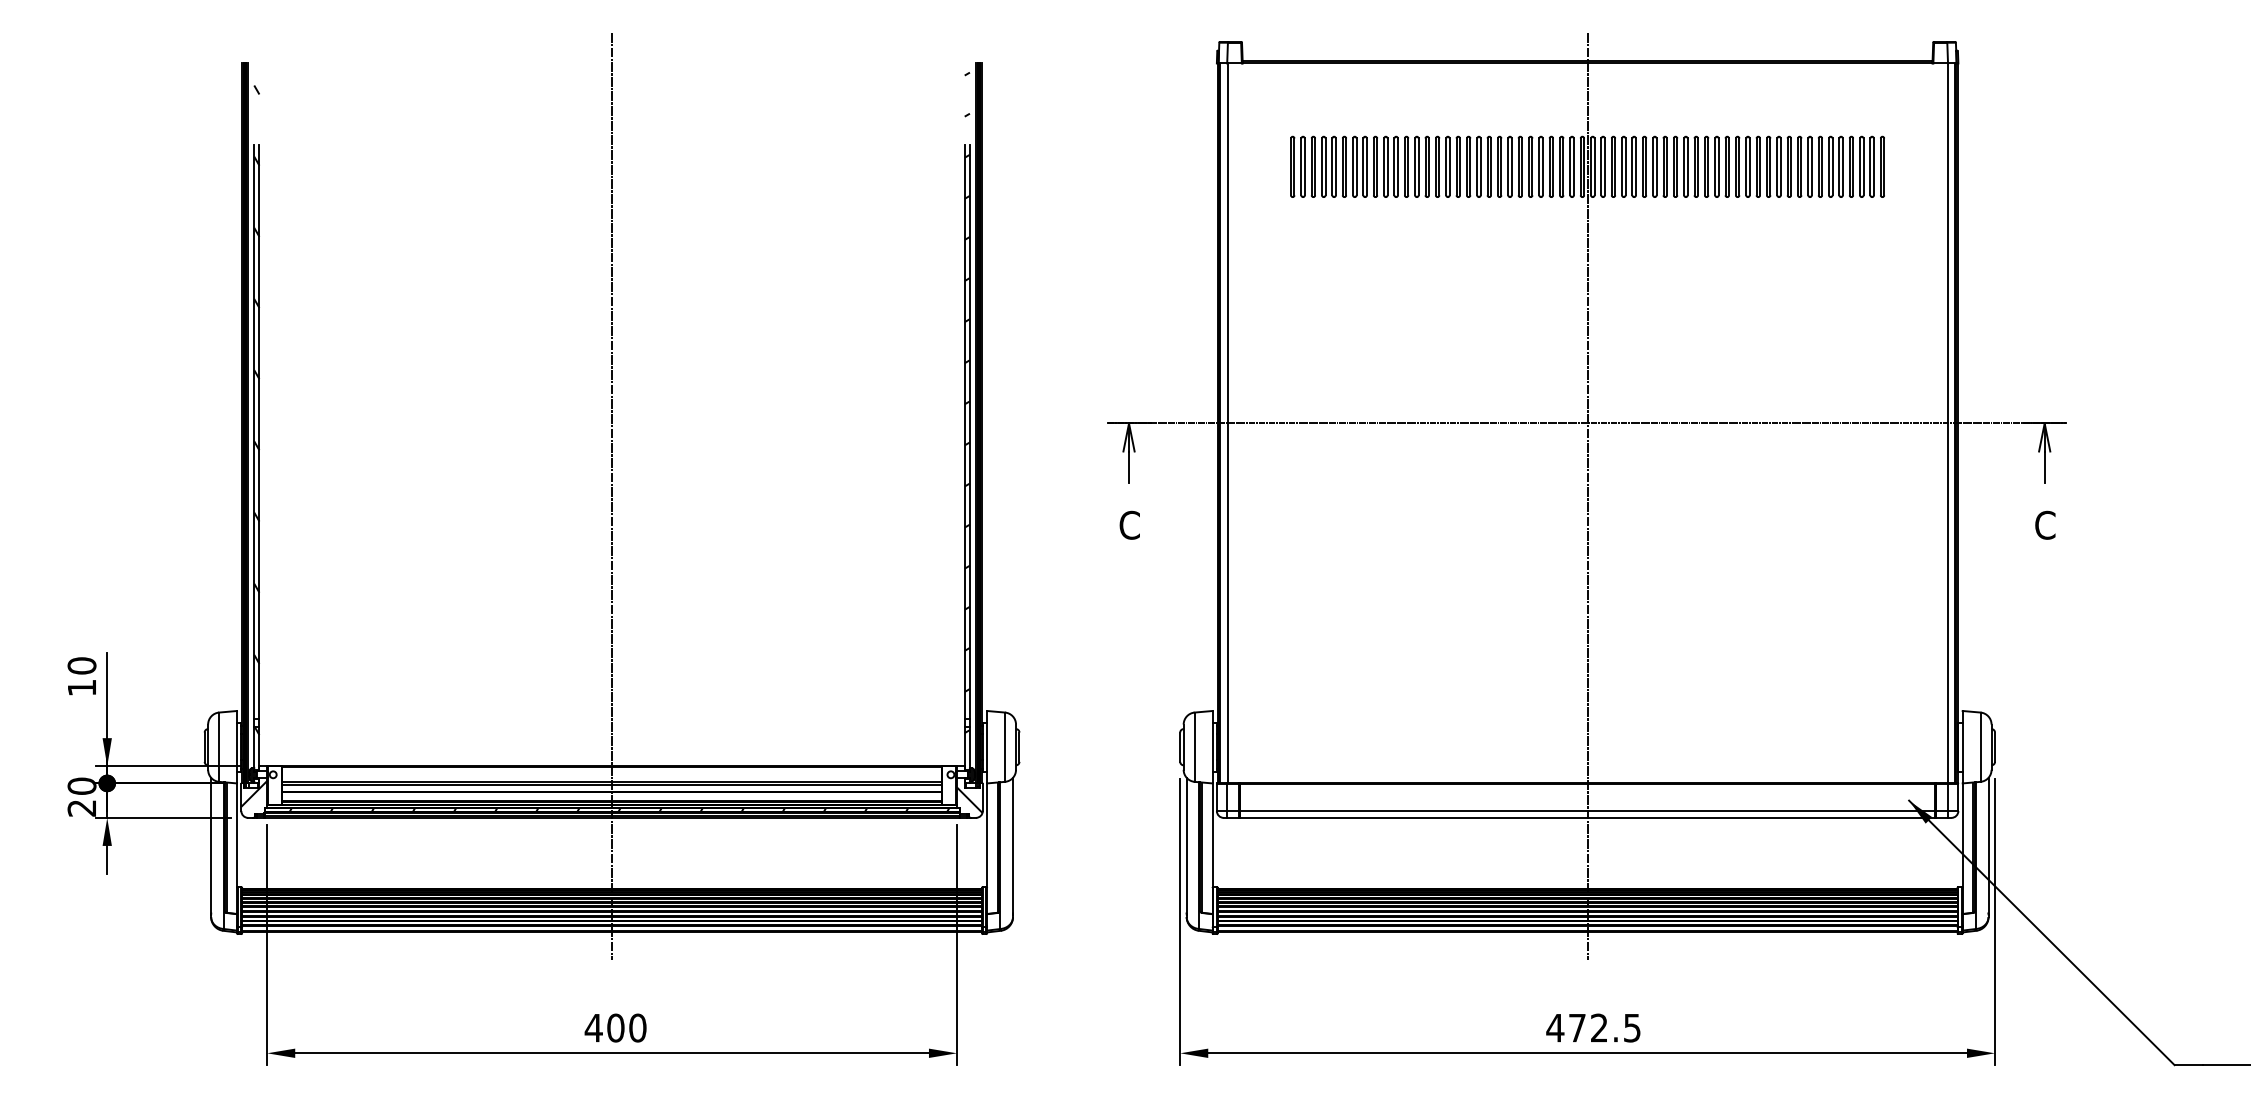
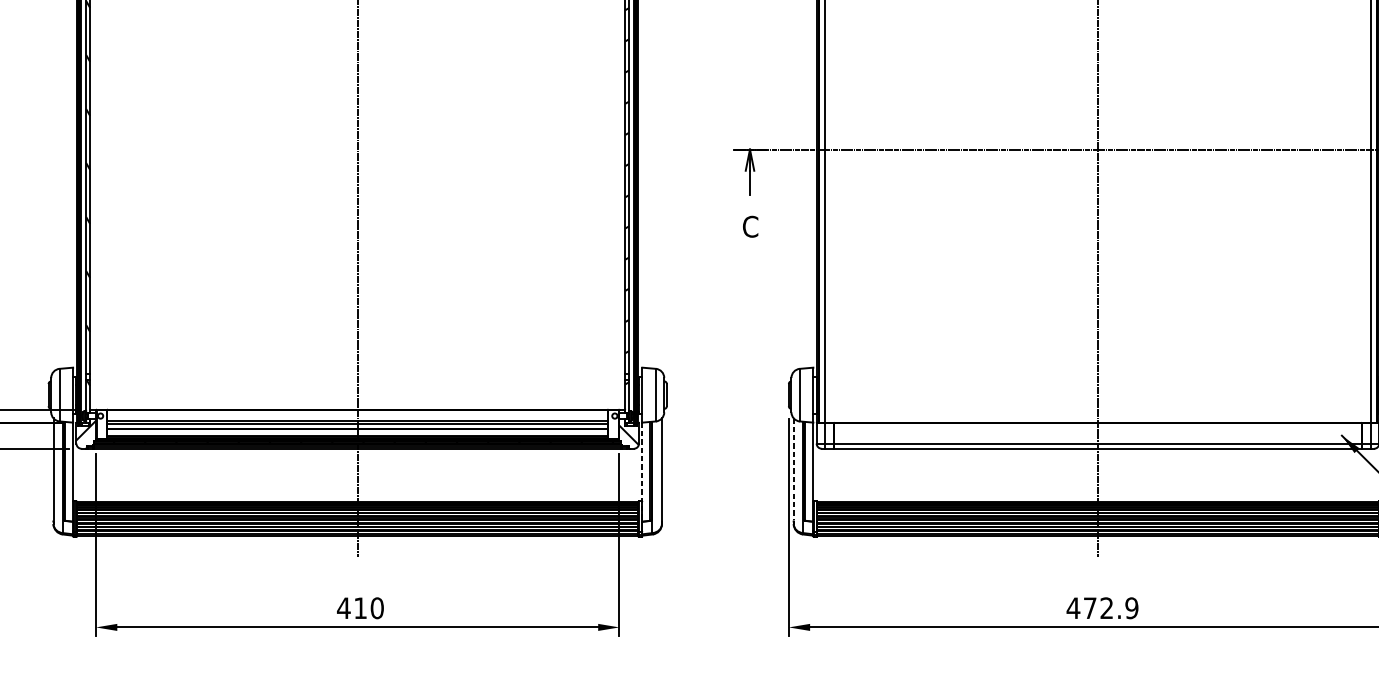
line: (1186, 845) -> (793, 469), solid -> dashed
line: (987, 849) -> (642, 472), solid -> dashed
text: (615, 1027) -> (360, 607), 400 -> 410
text: (1631, 1027) -> (1131, 607), 472.5 -> 472.9

